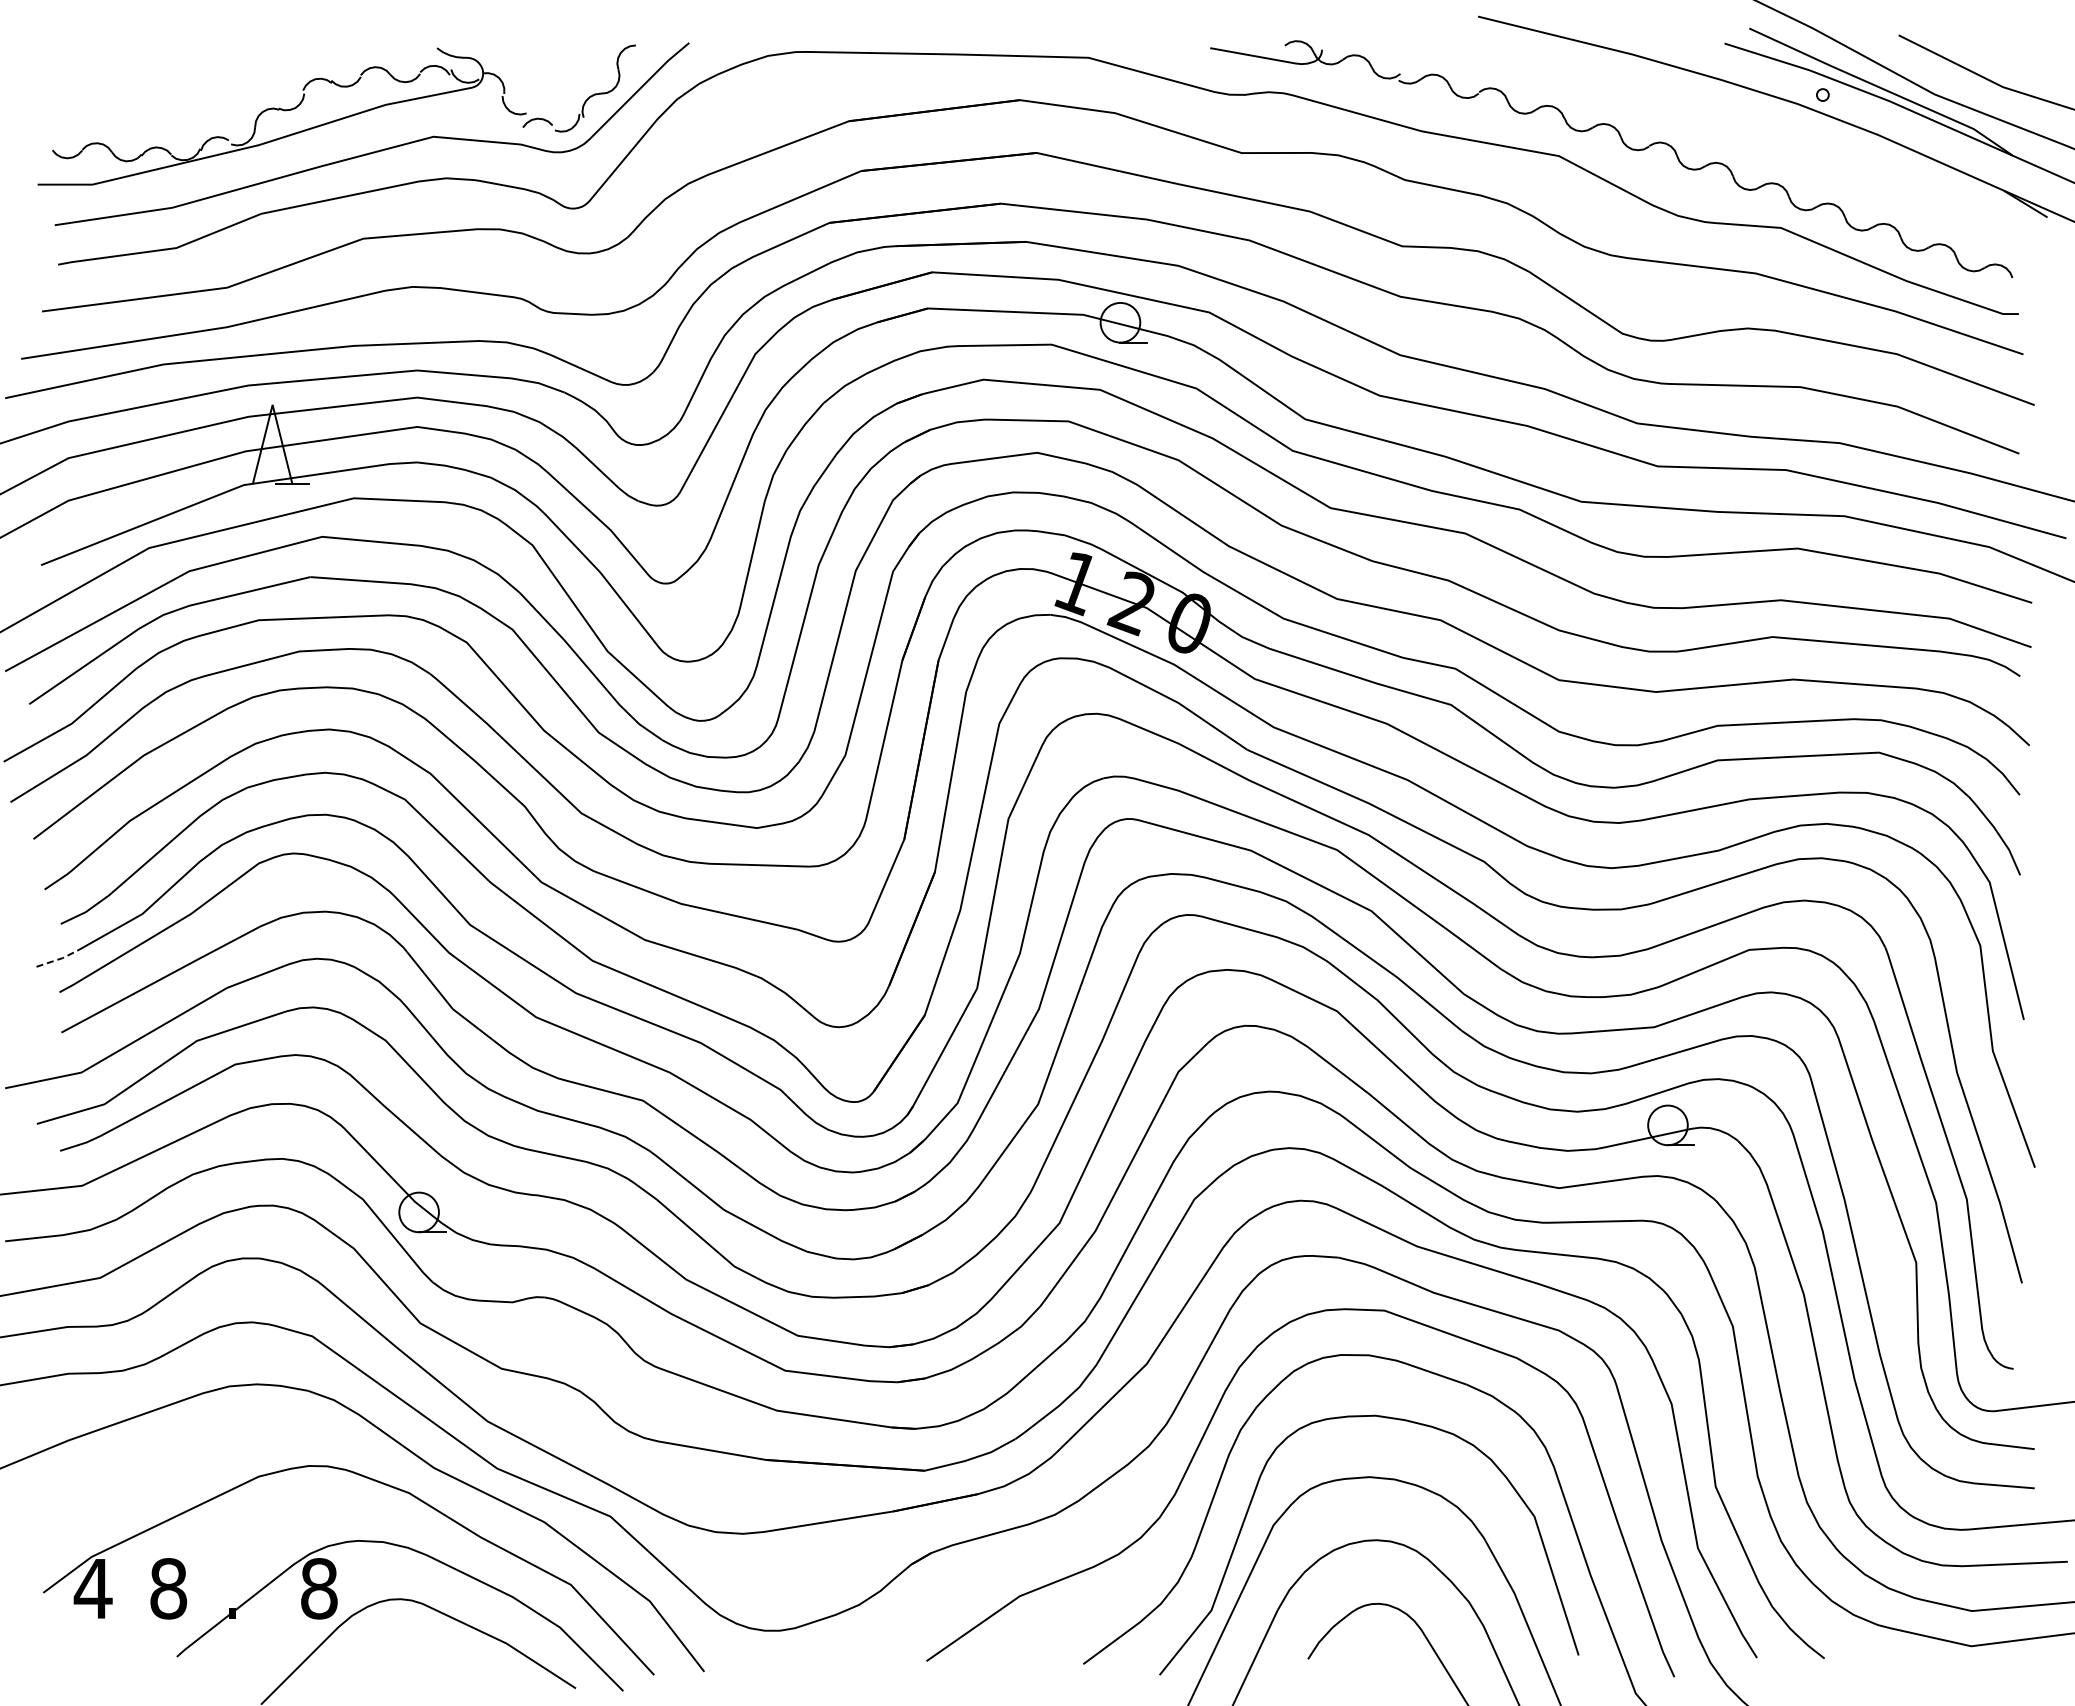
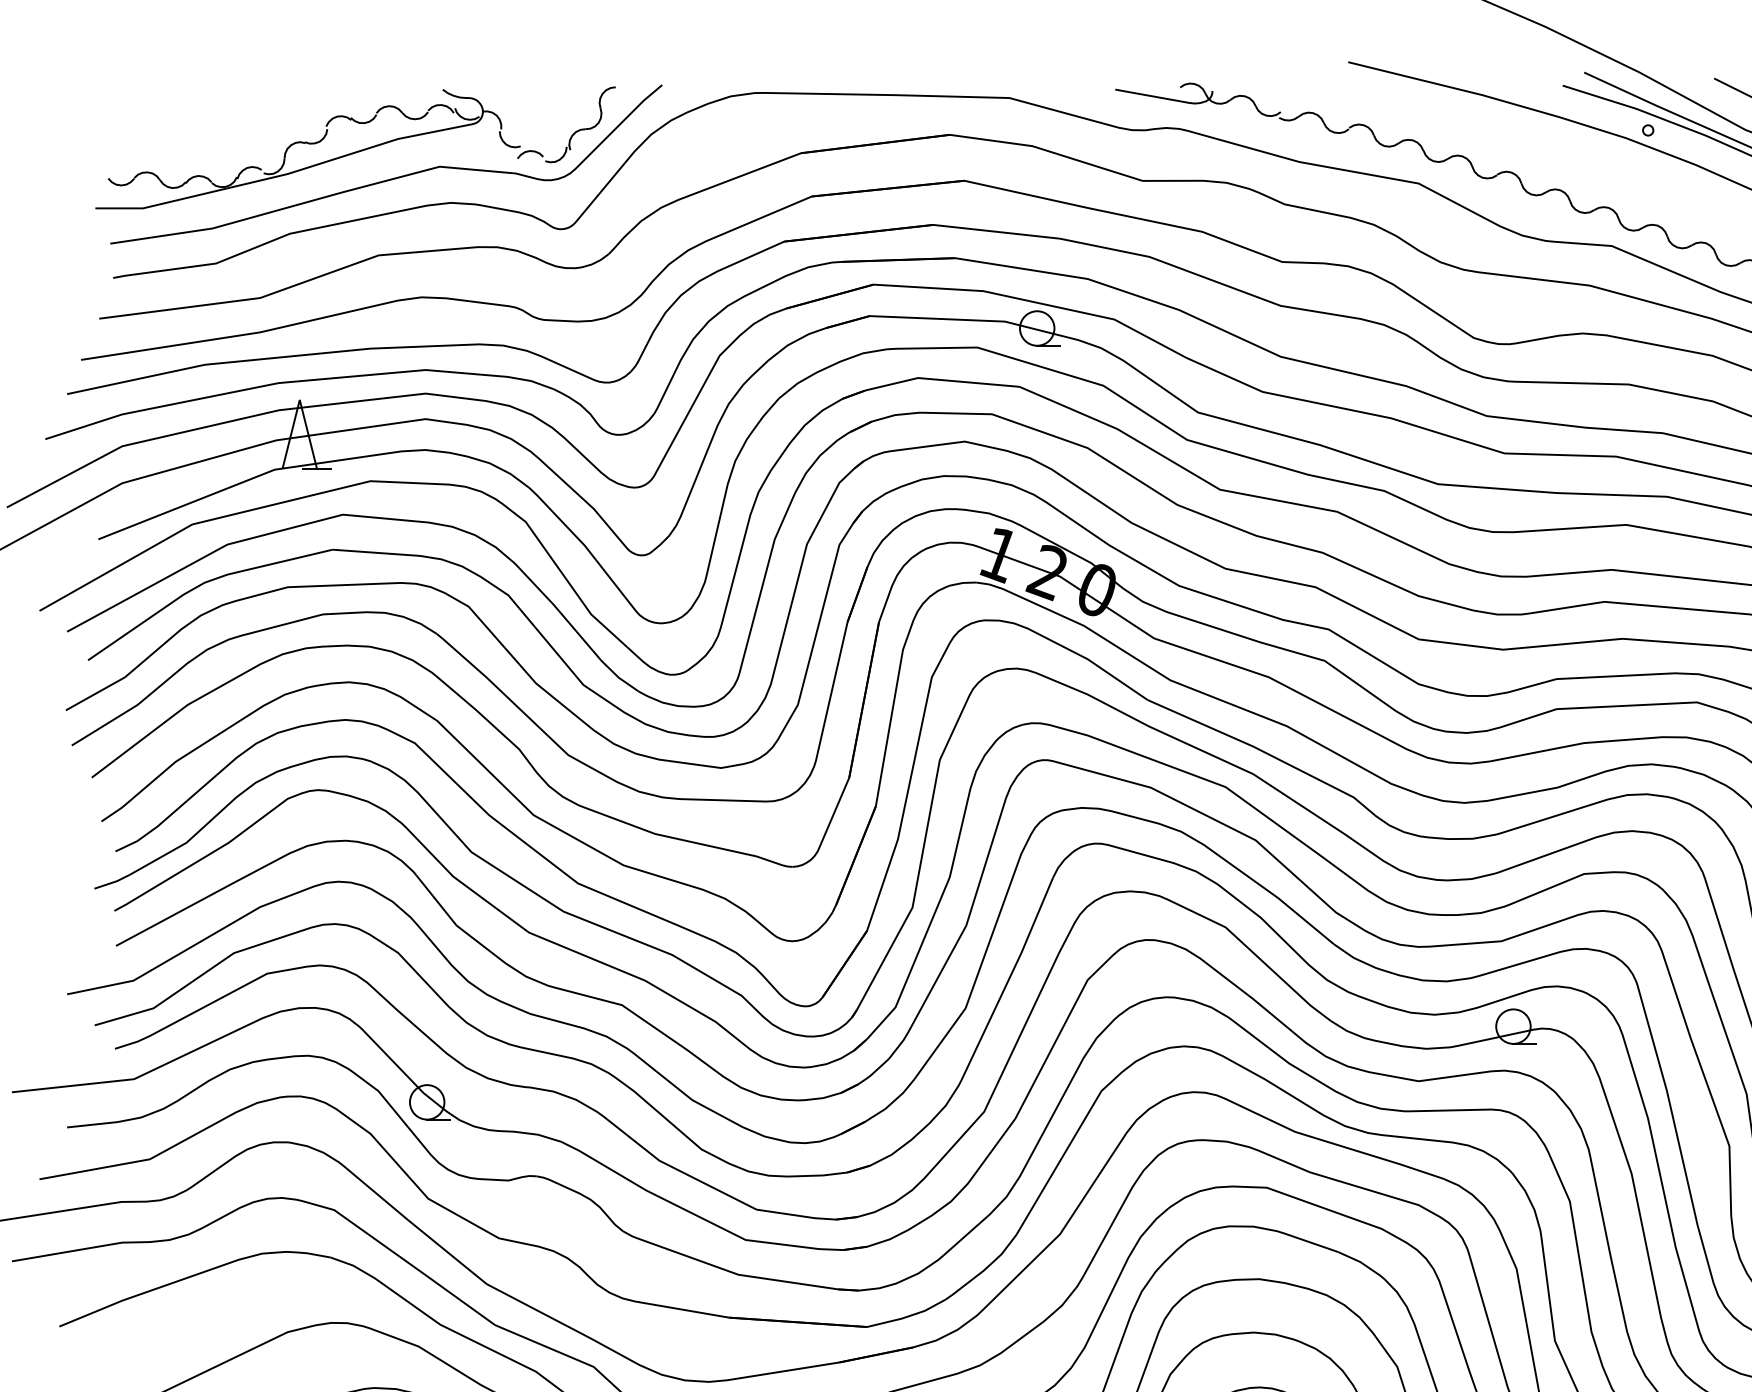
line: (58, 959) -> (113, 882), dashed -> solid

